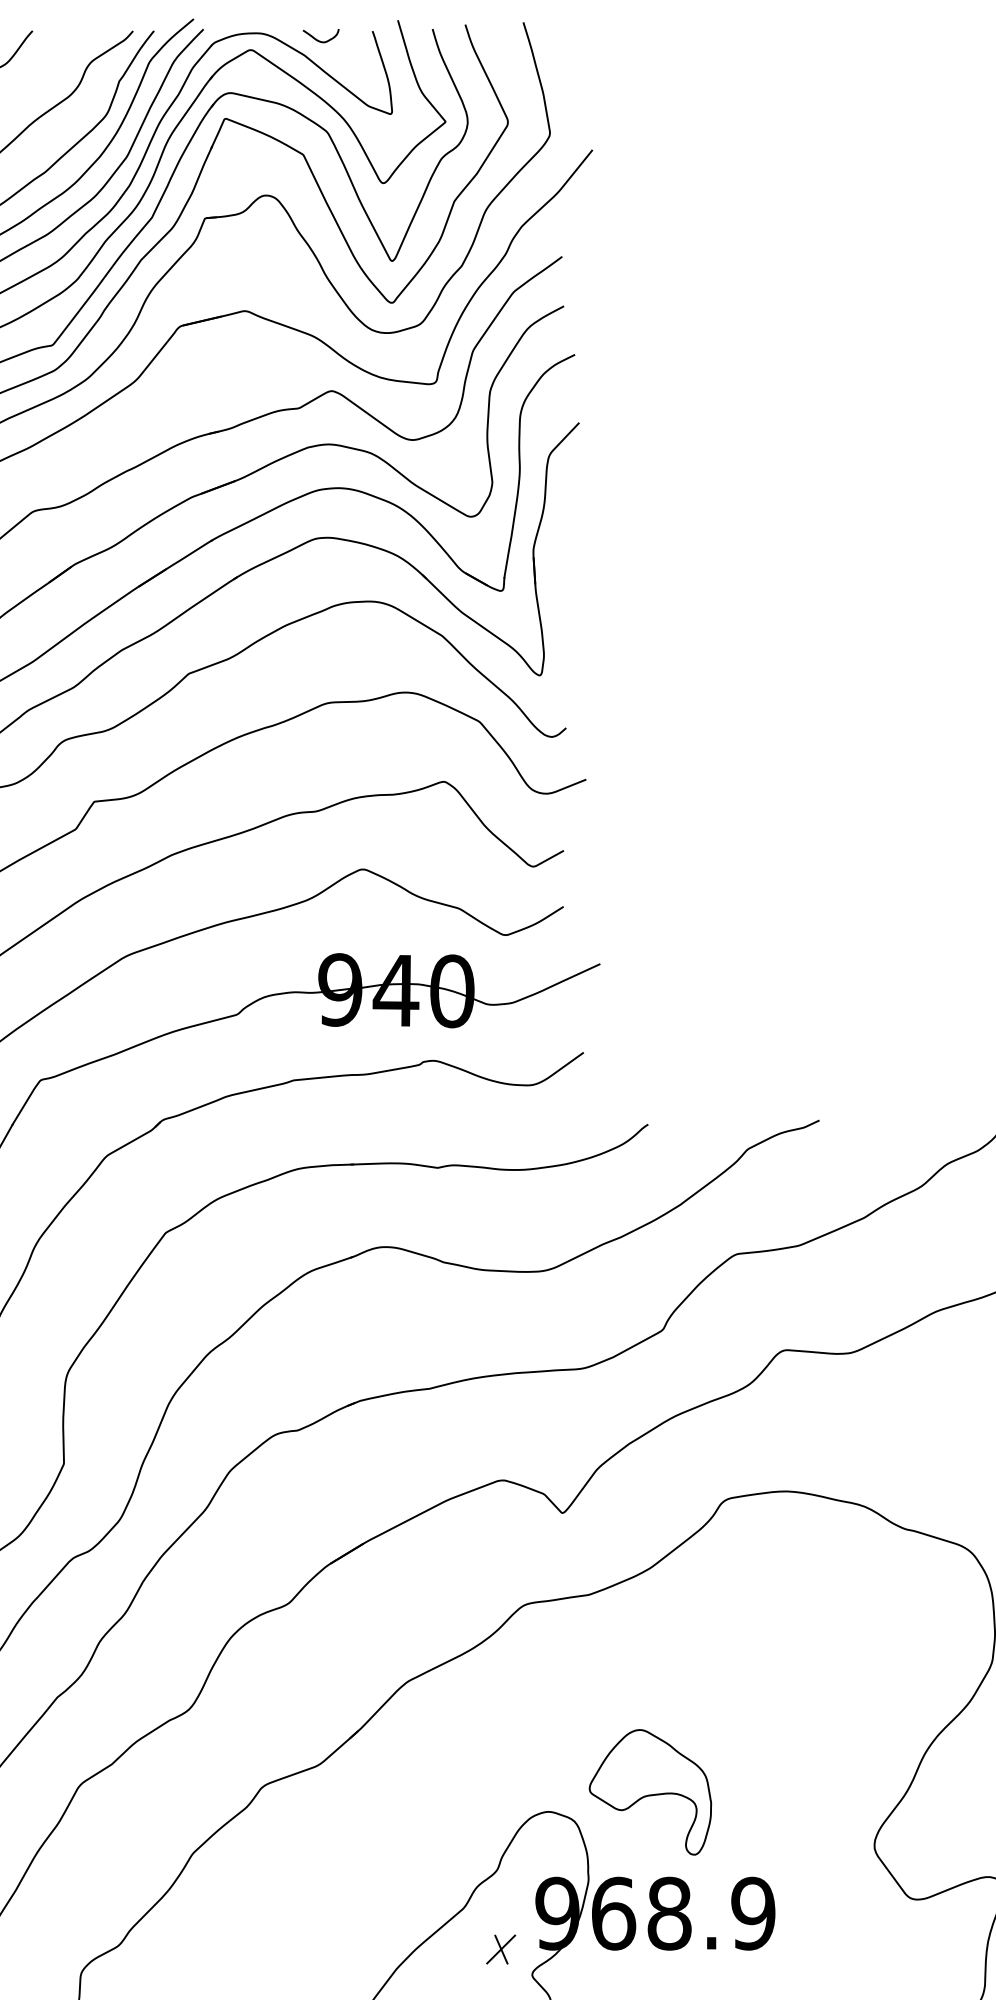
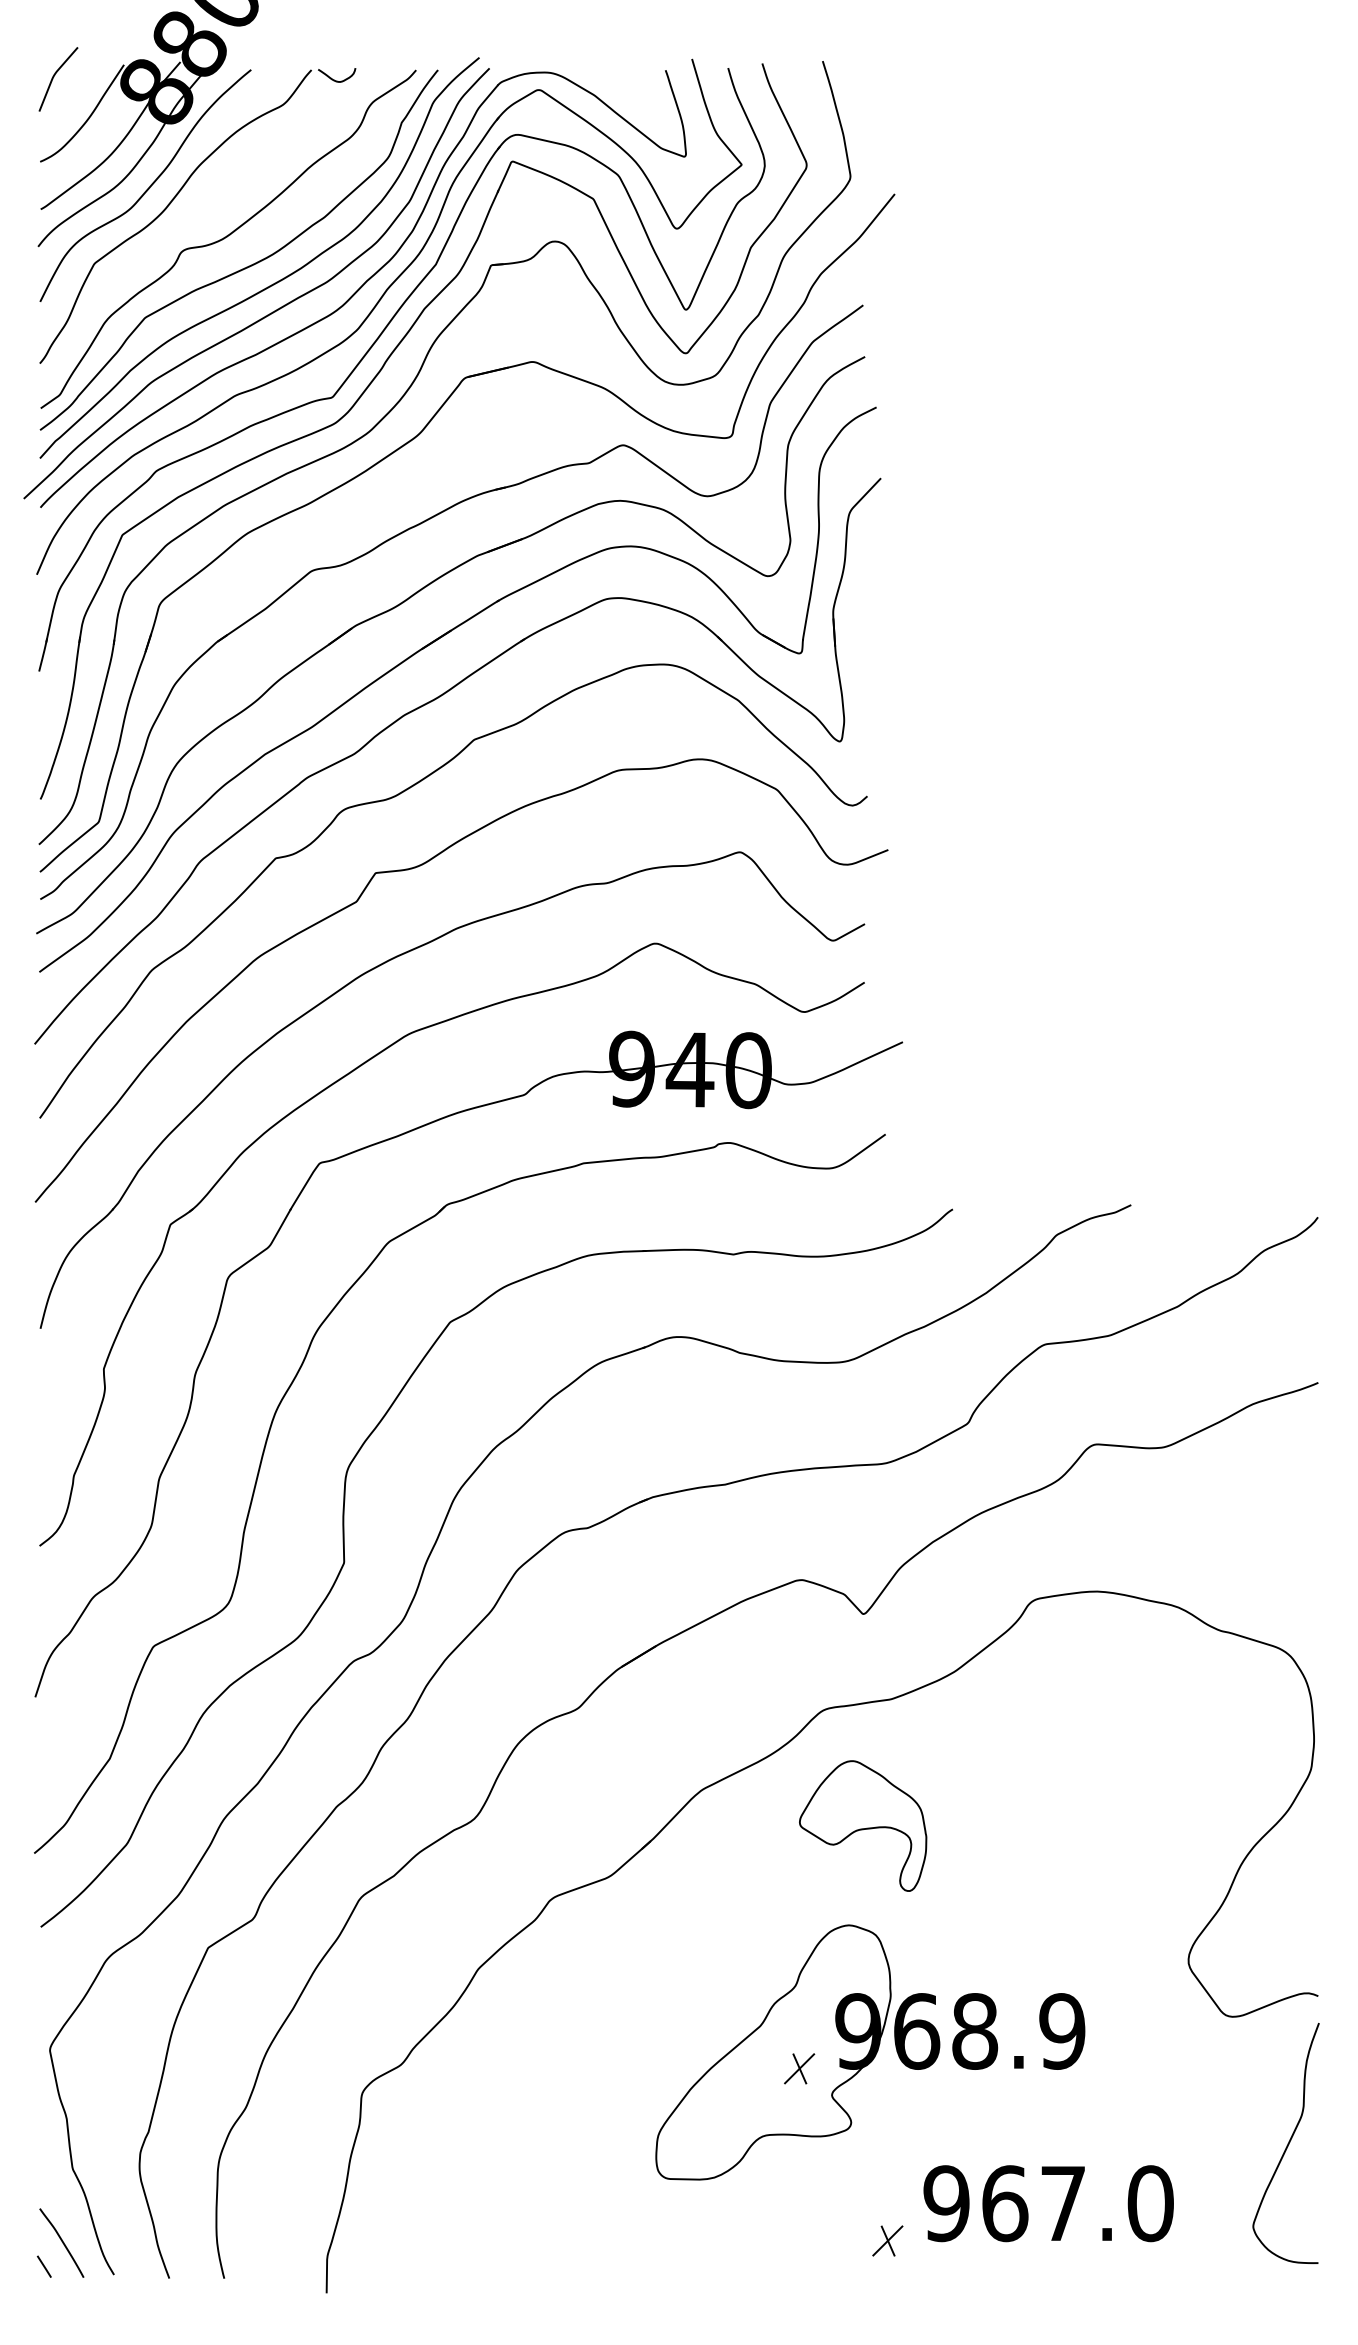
curve: (318, 39) -> (334, 79), moved
part: (650, 1791) -> (863, 1825), moved

